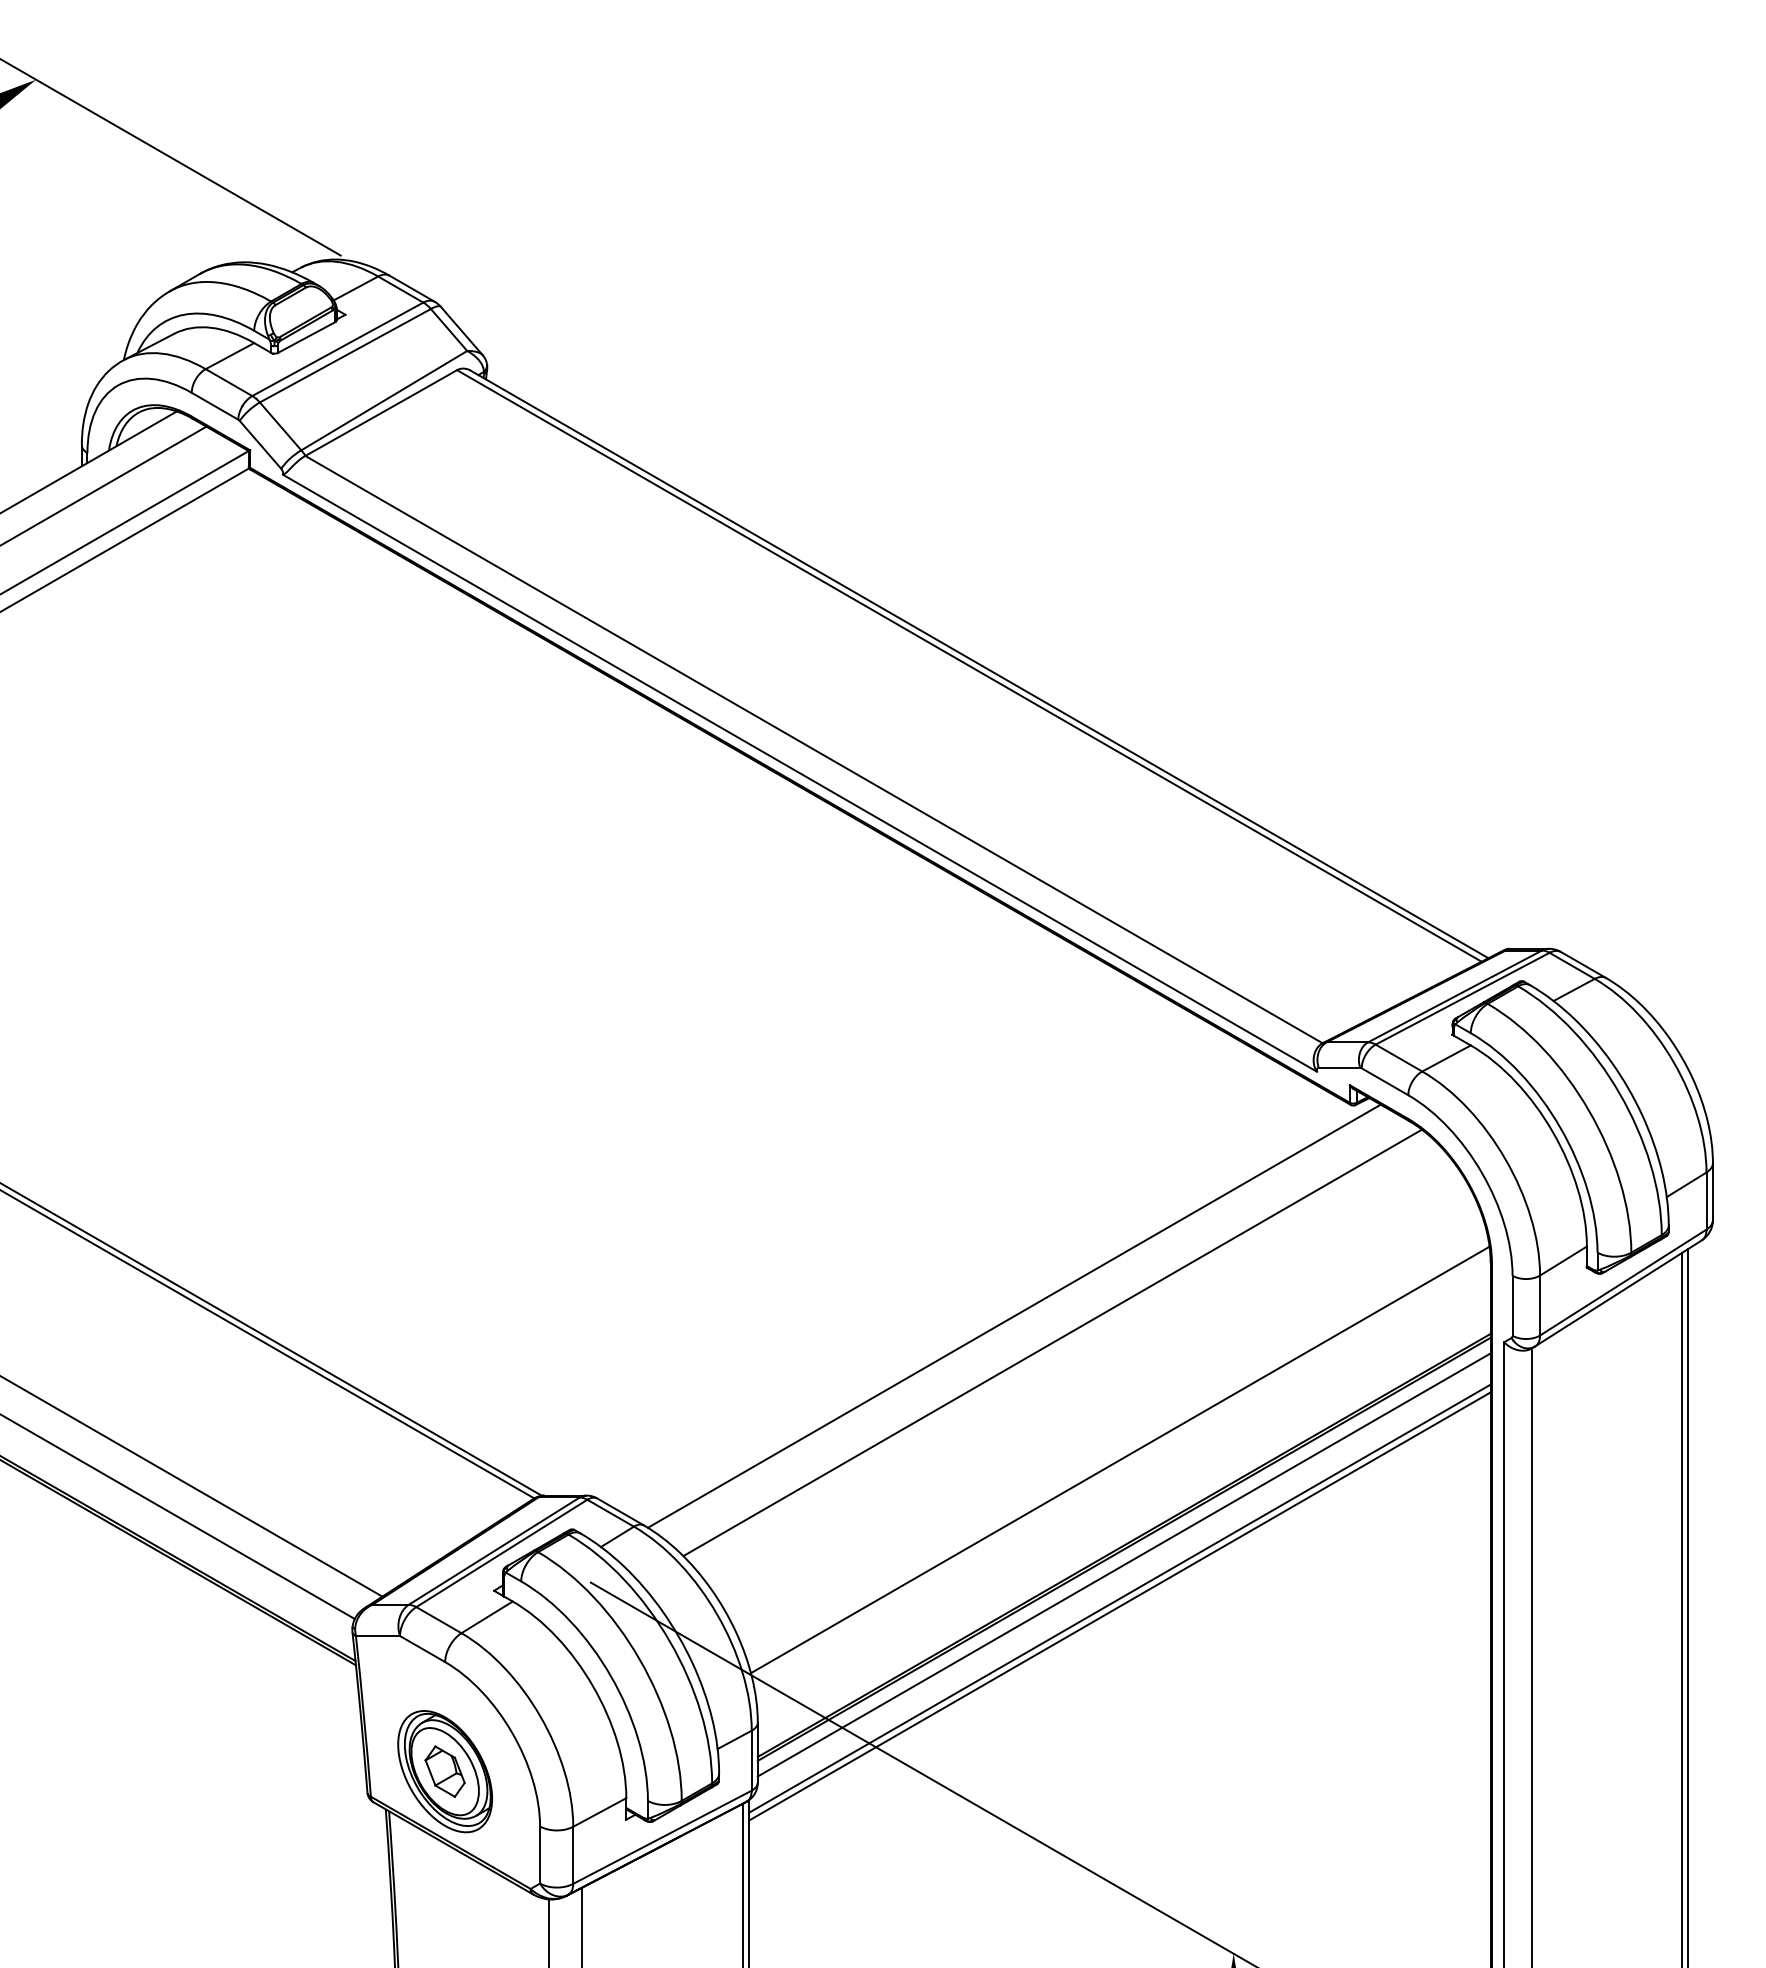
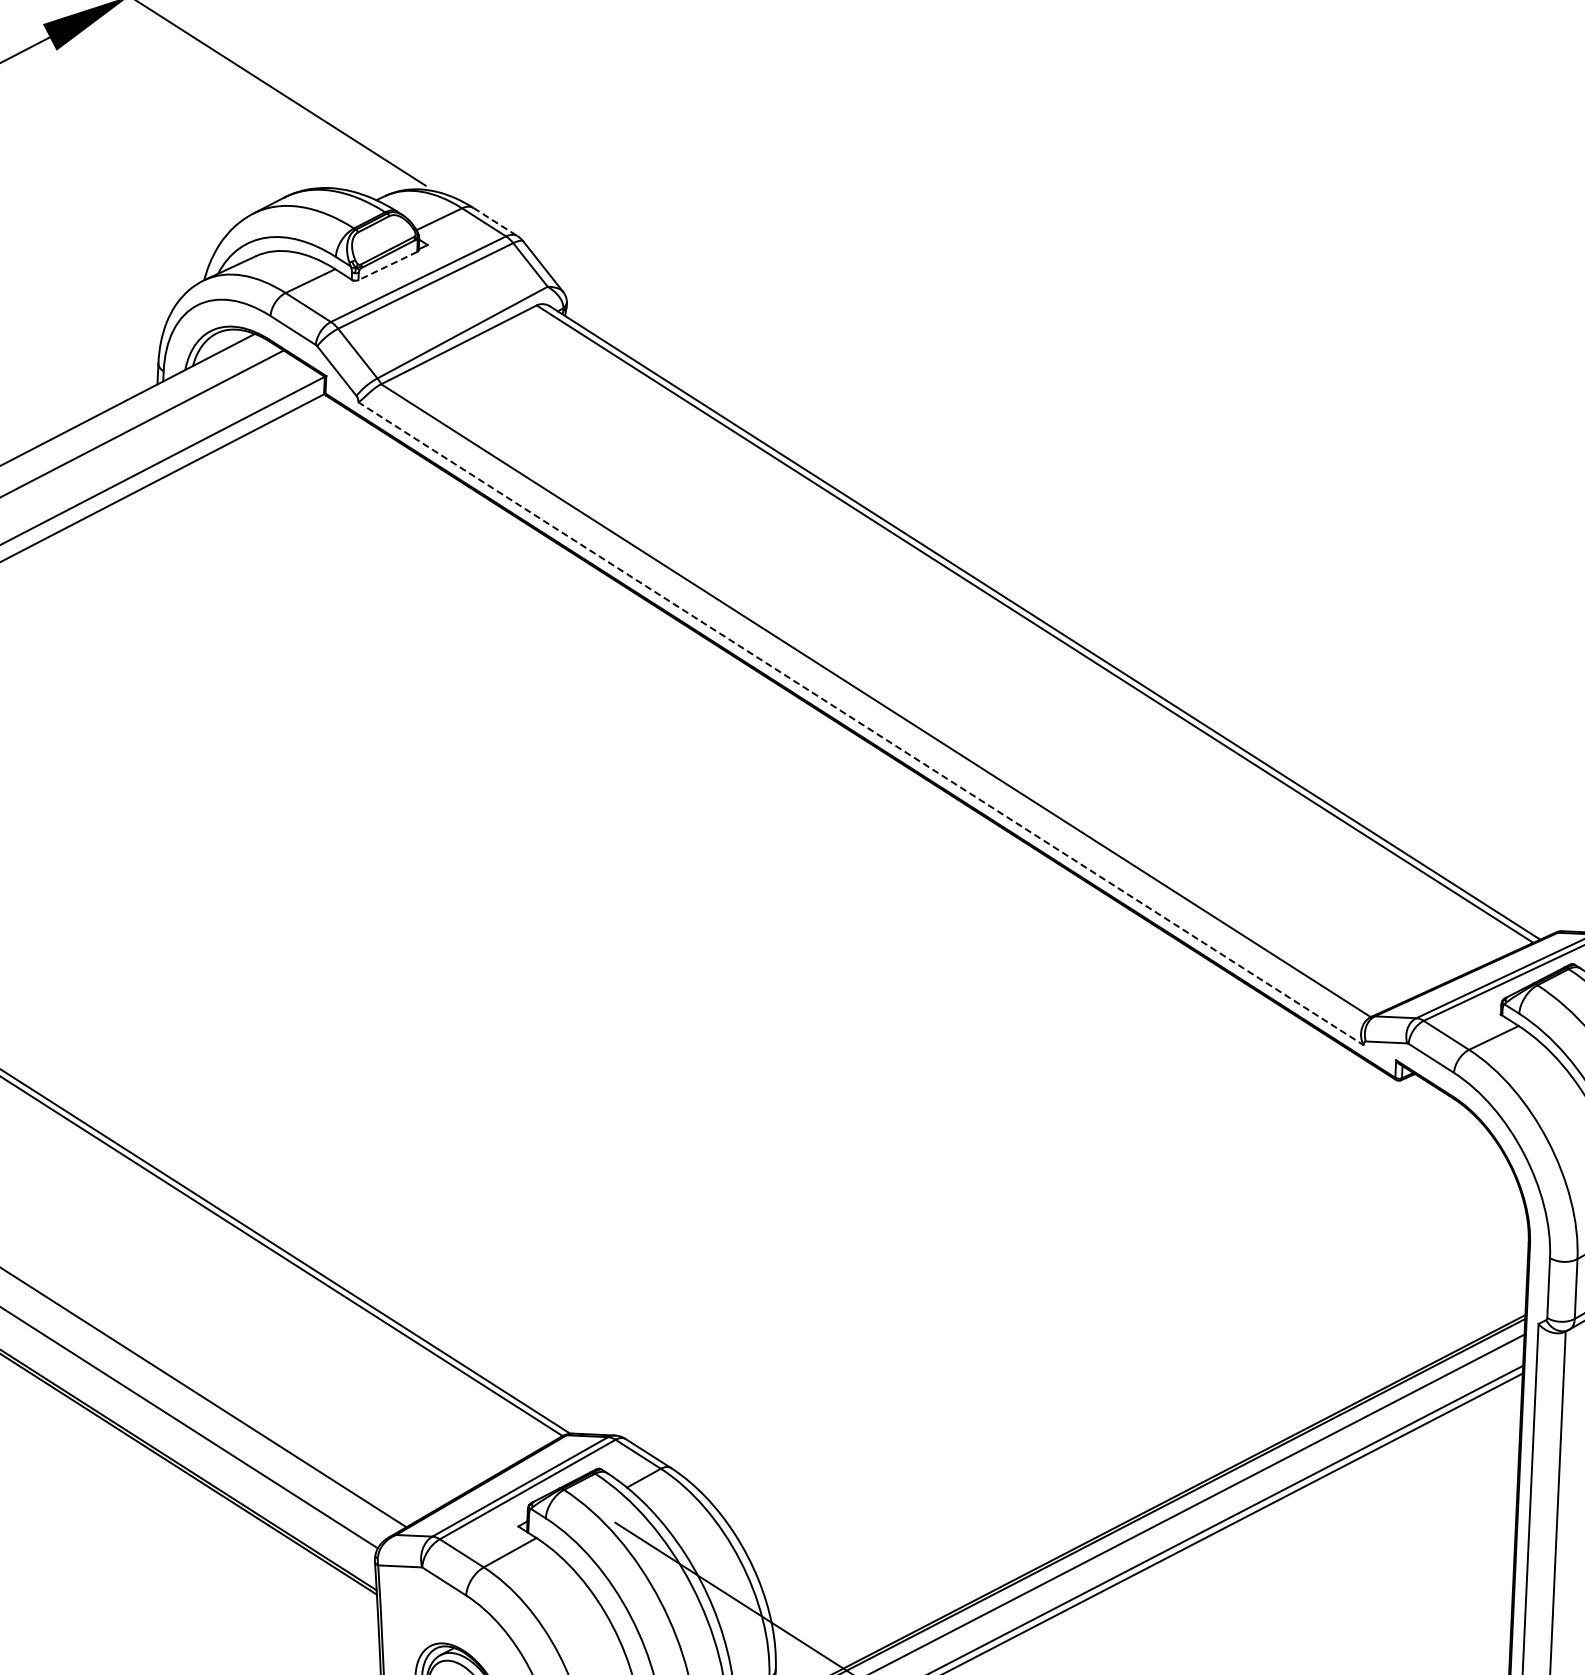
line: (412, 288) -> (495, 221), solid -> dashed
line: (306, 337) -> (387, 265), solid -> dashed
line: (800, 773) -> (861, 723), solid -> dashed
line: (1013, 1315) -> (1049, 1275), removed
line: (1052, 1342) -> (1087, 1303), removed
line: (1119, 1459) -> (1149, 1423), removed

